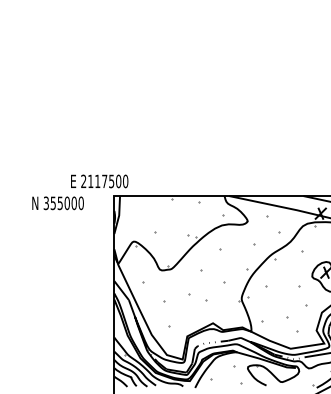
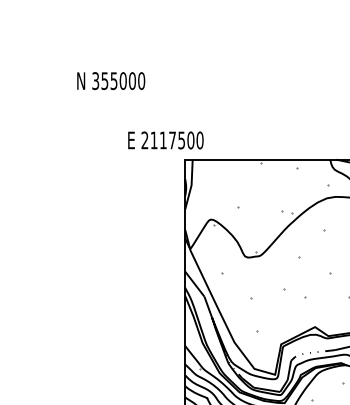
text: (57, 203) -> (110, 81), moved

